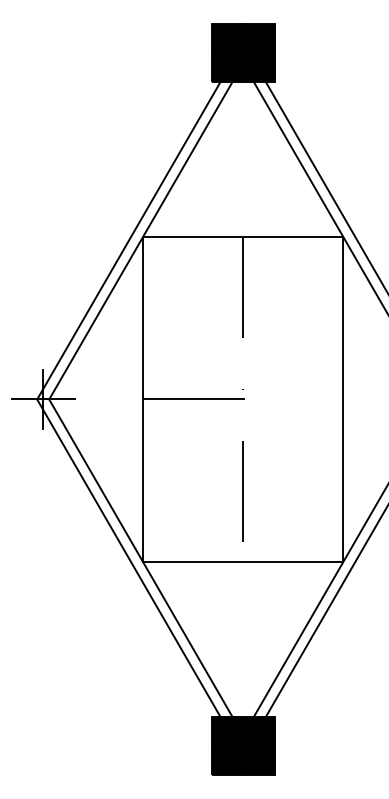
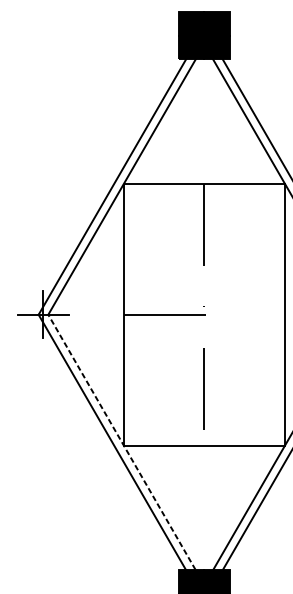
line: (146, 567) -> (126, 449), solid -> dashed

